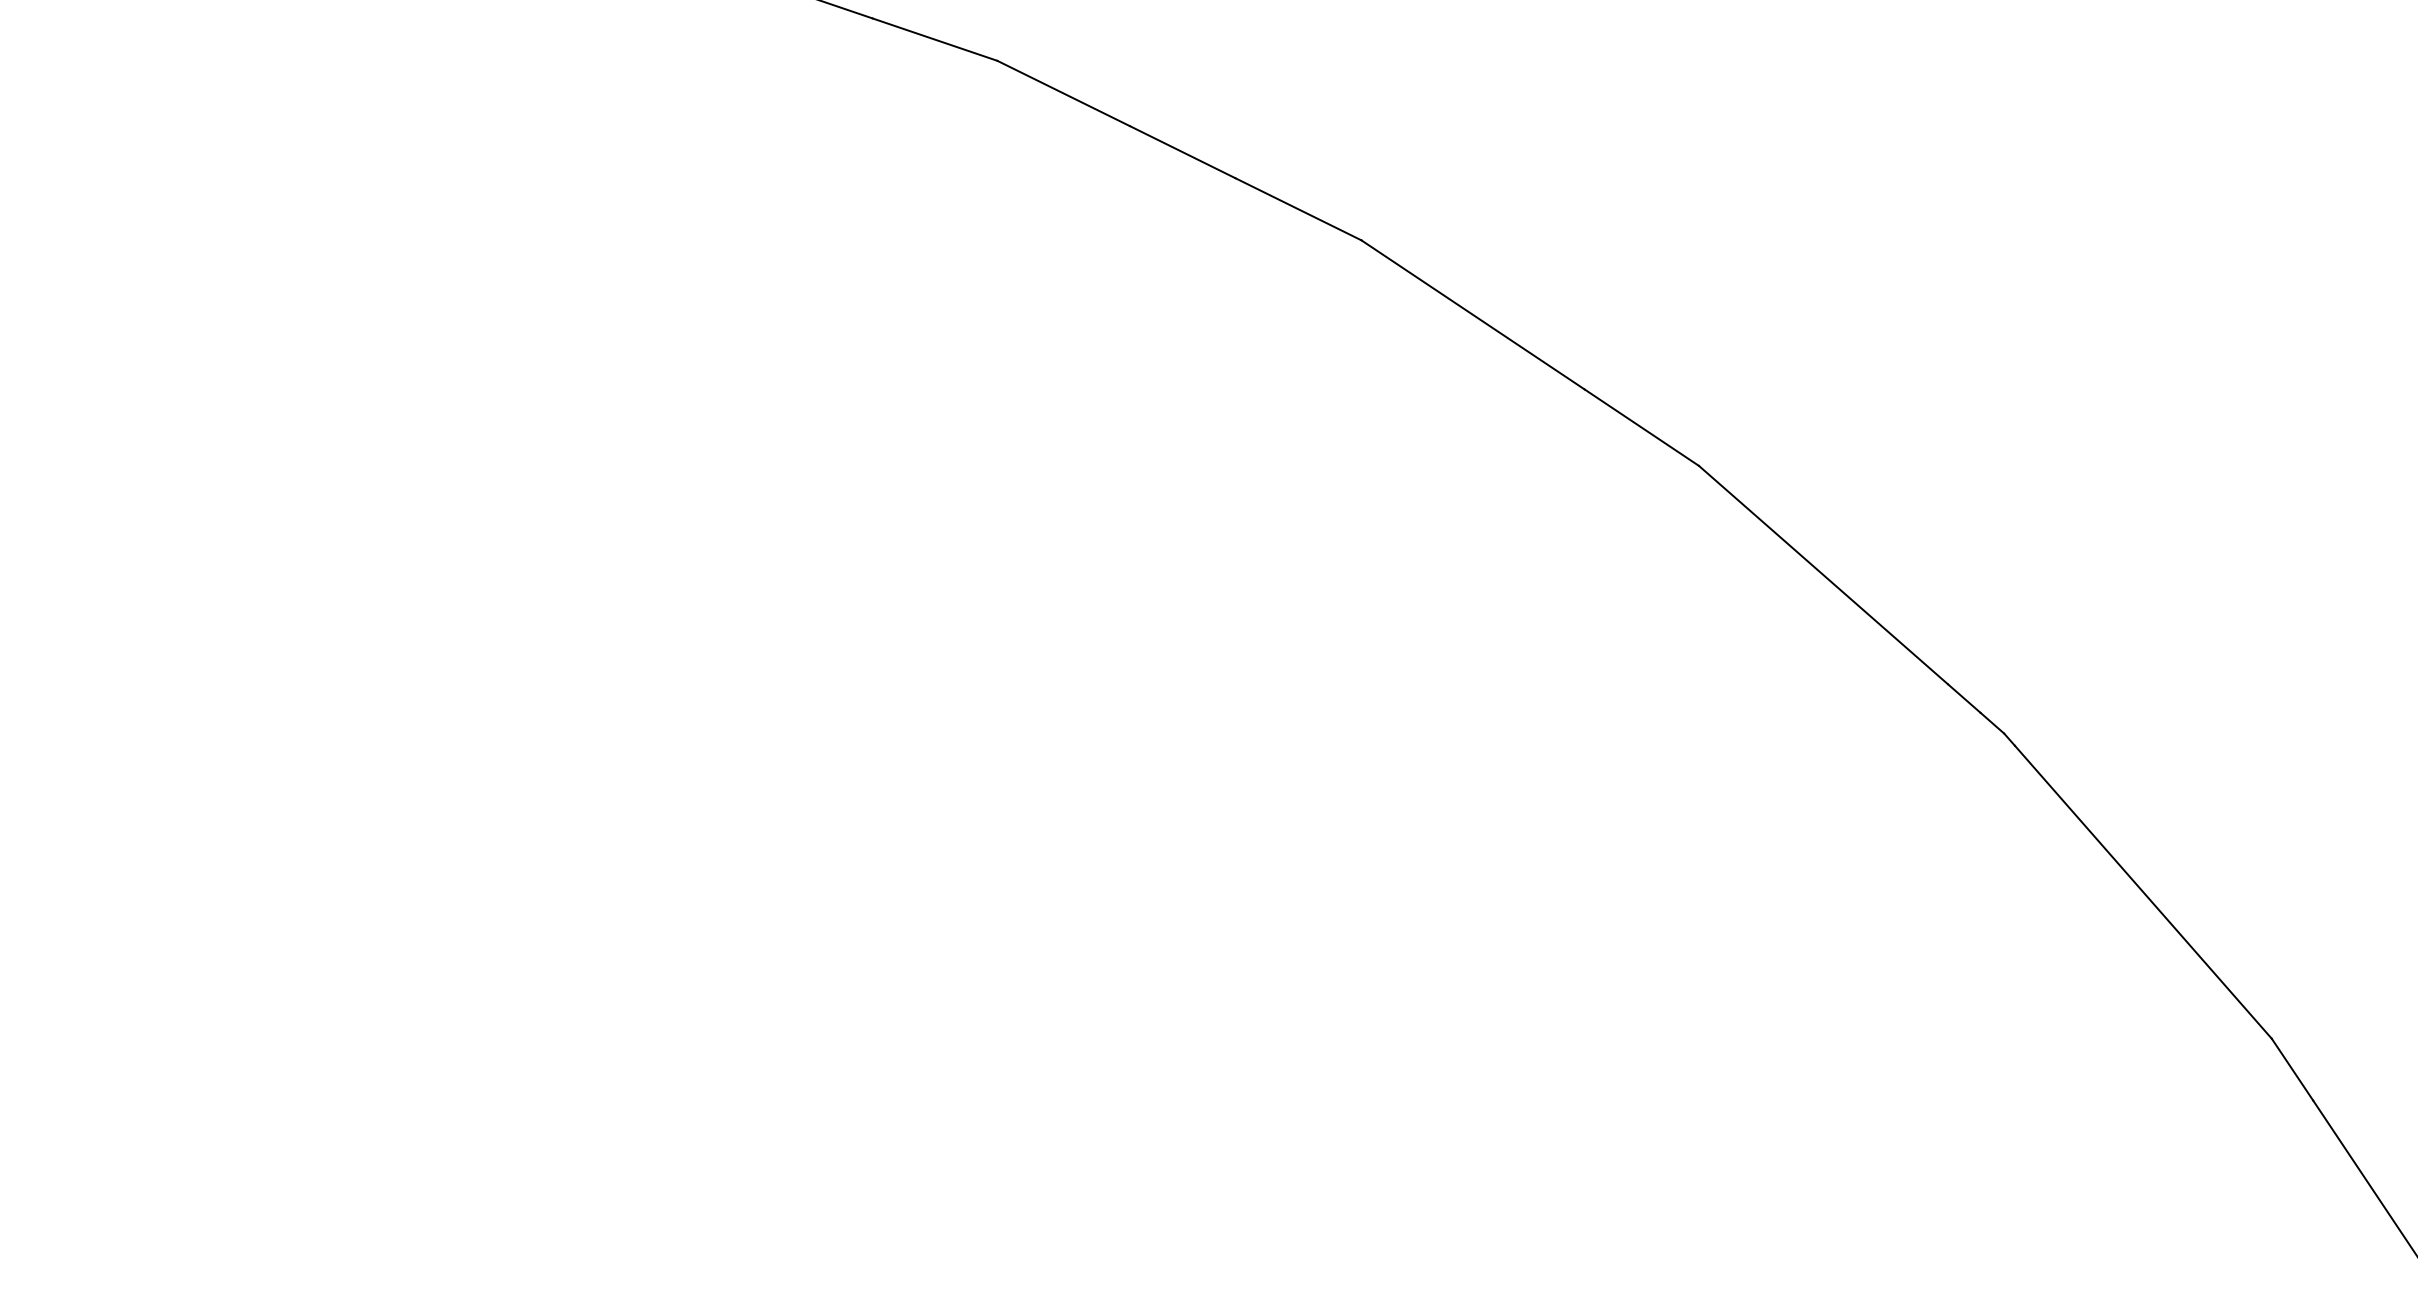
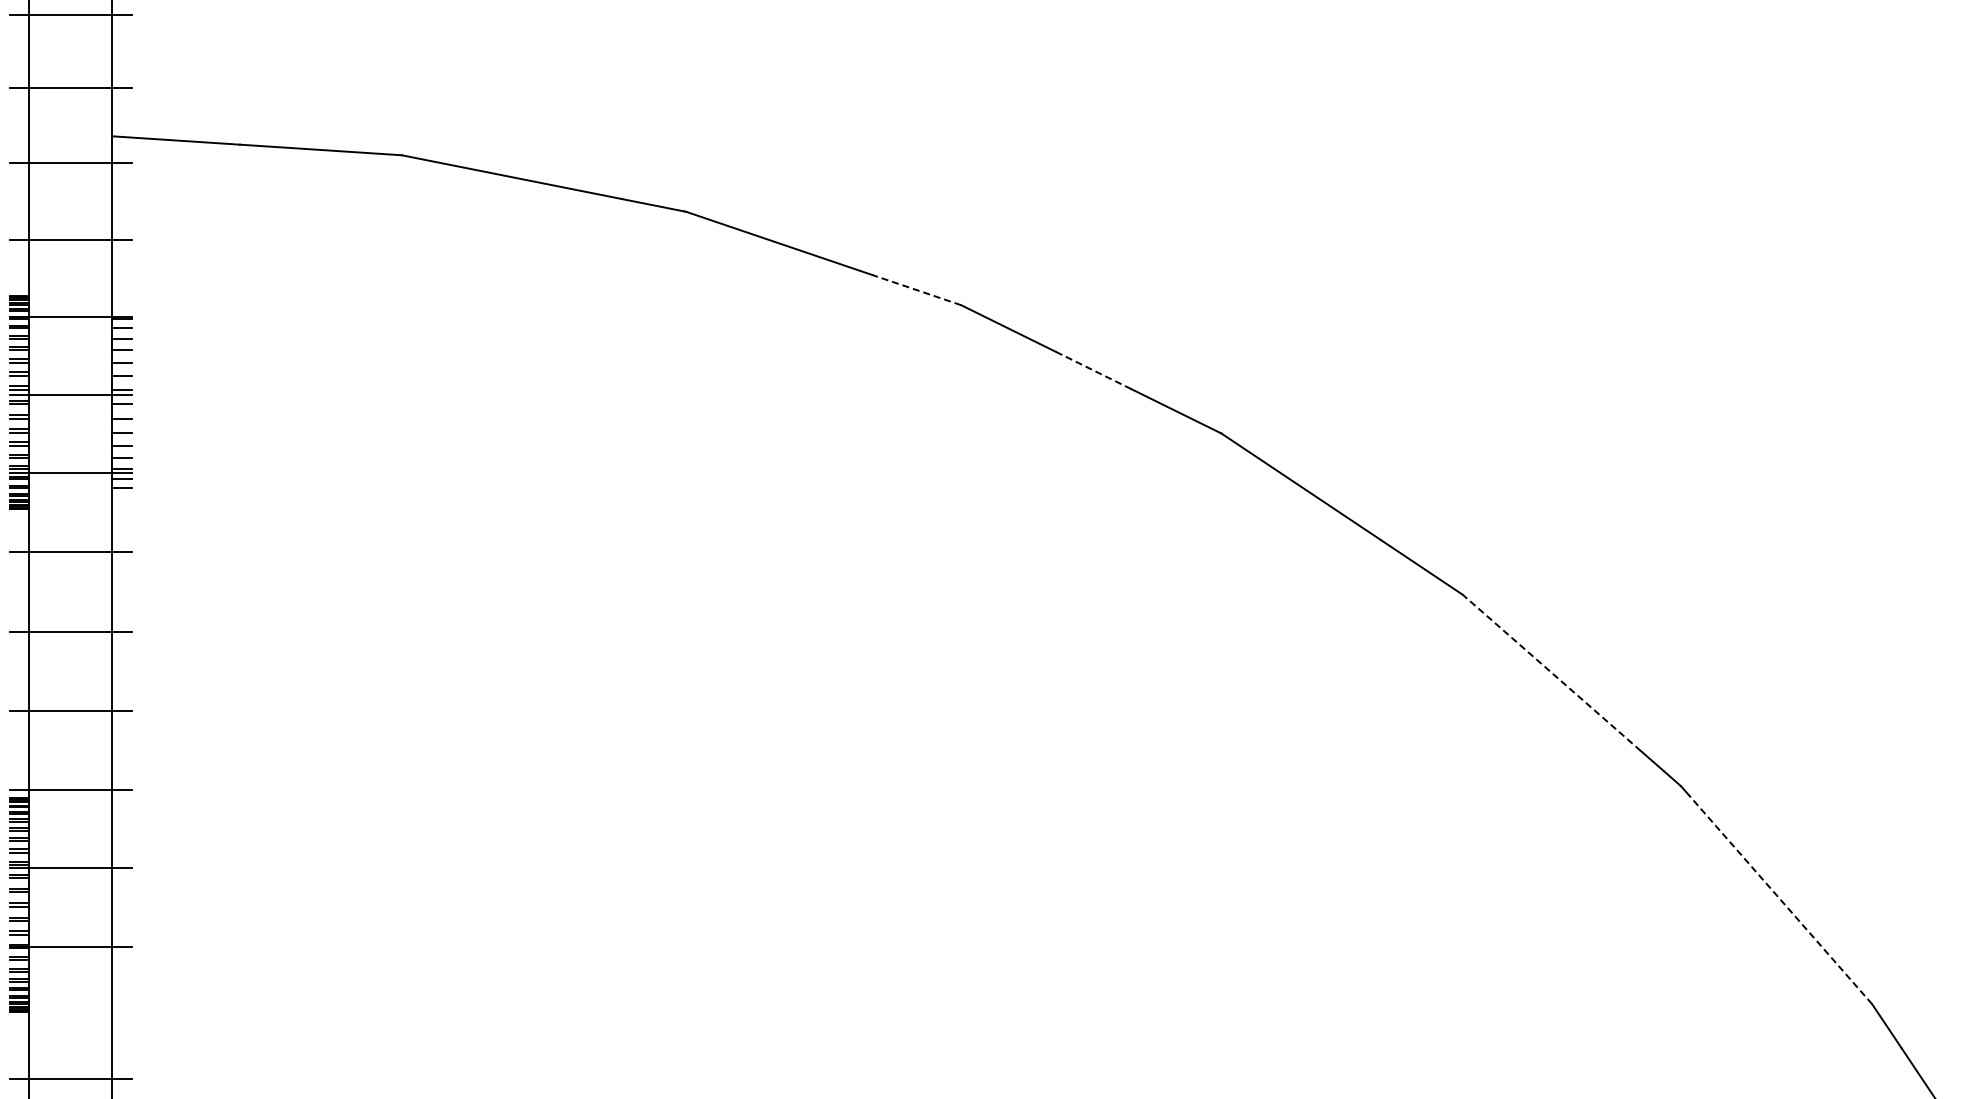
line: (934, 38) -> (916, 289), solid -> dashed
line: (1182, 152) -> (1093, 370), solid -> dashed
line: (1823, 574) -> (1551, 672), solid -> dashed
line: (2143, 892) -> (1780, 899), solid -> dashed

